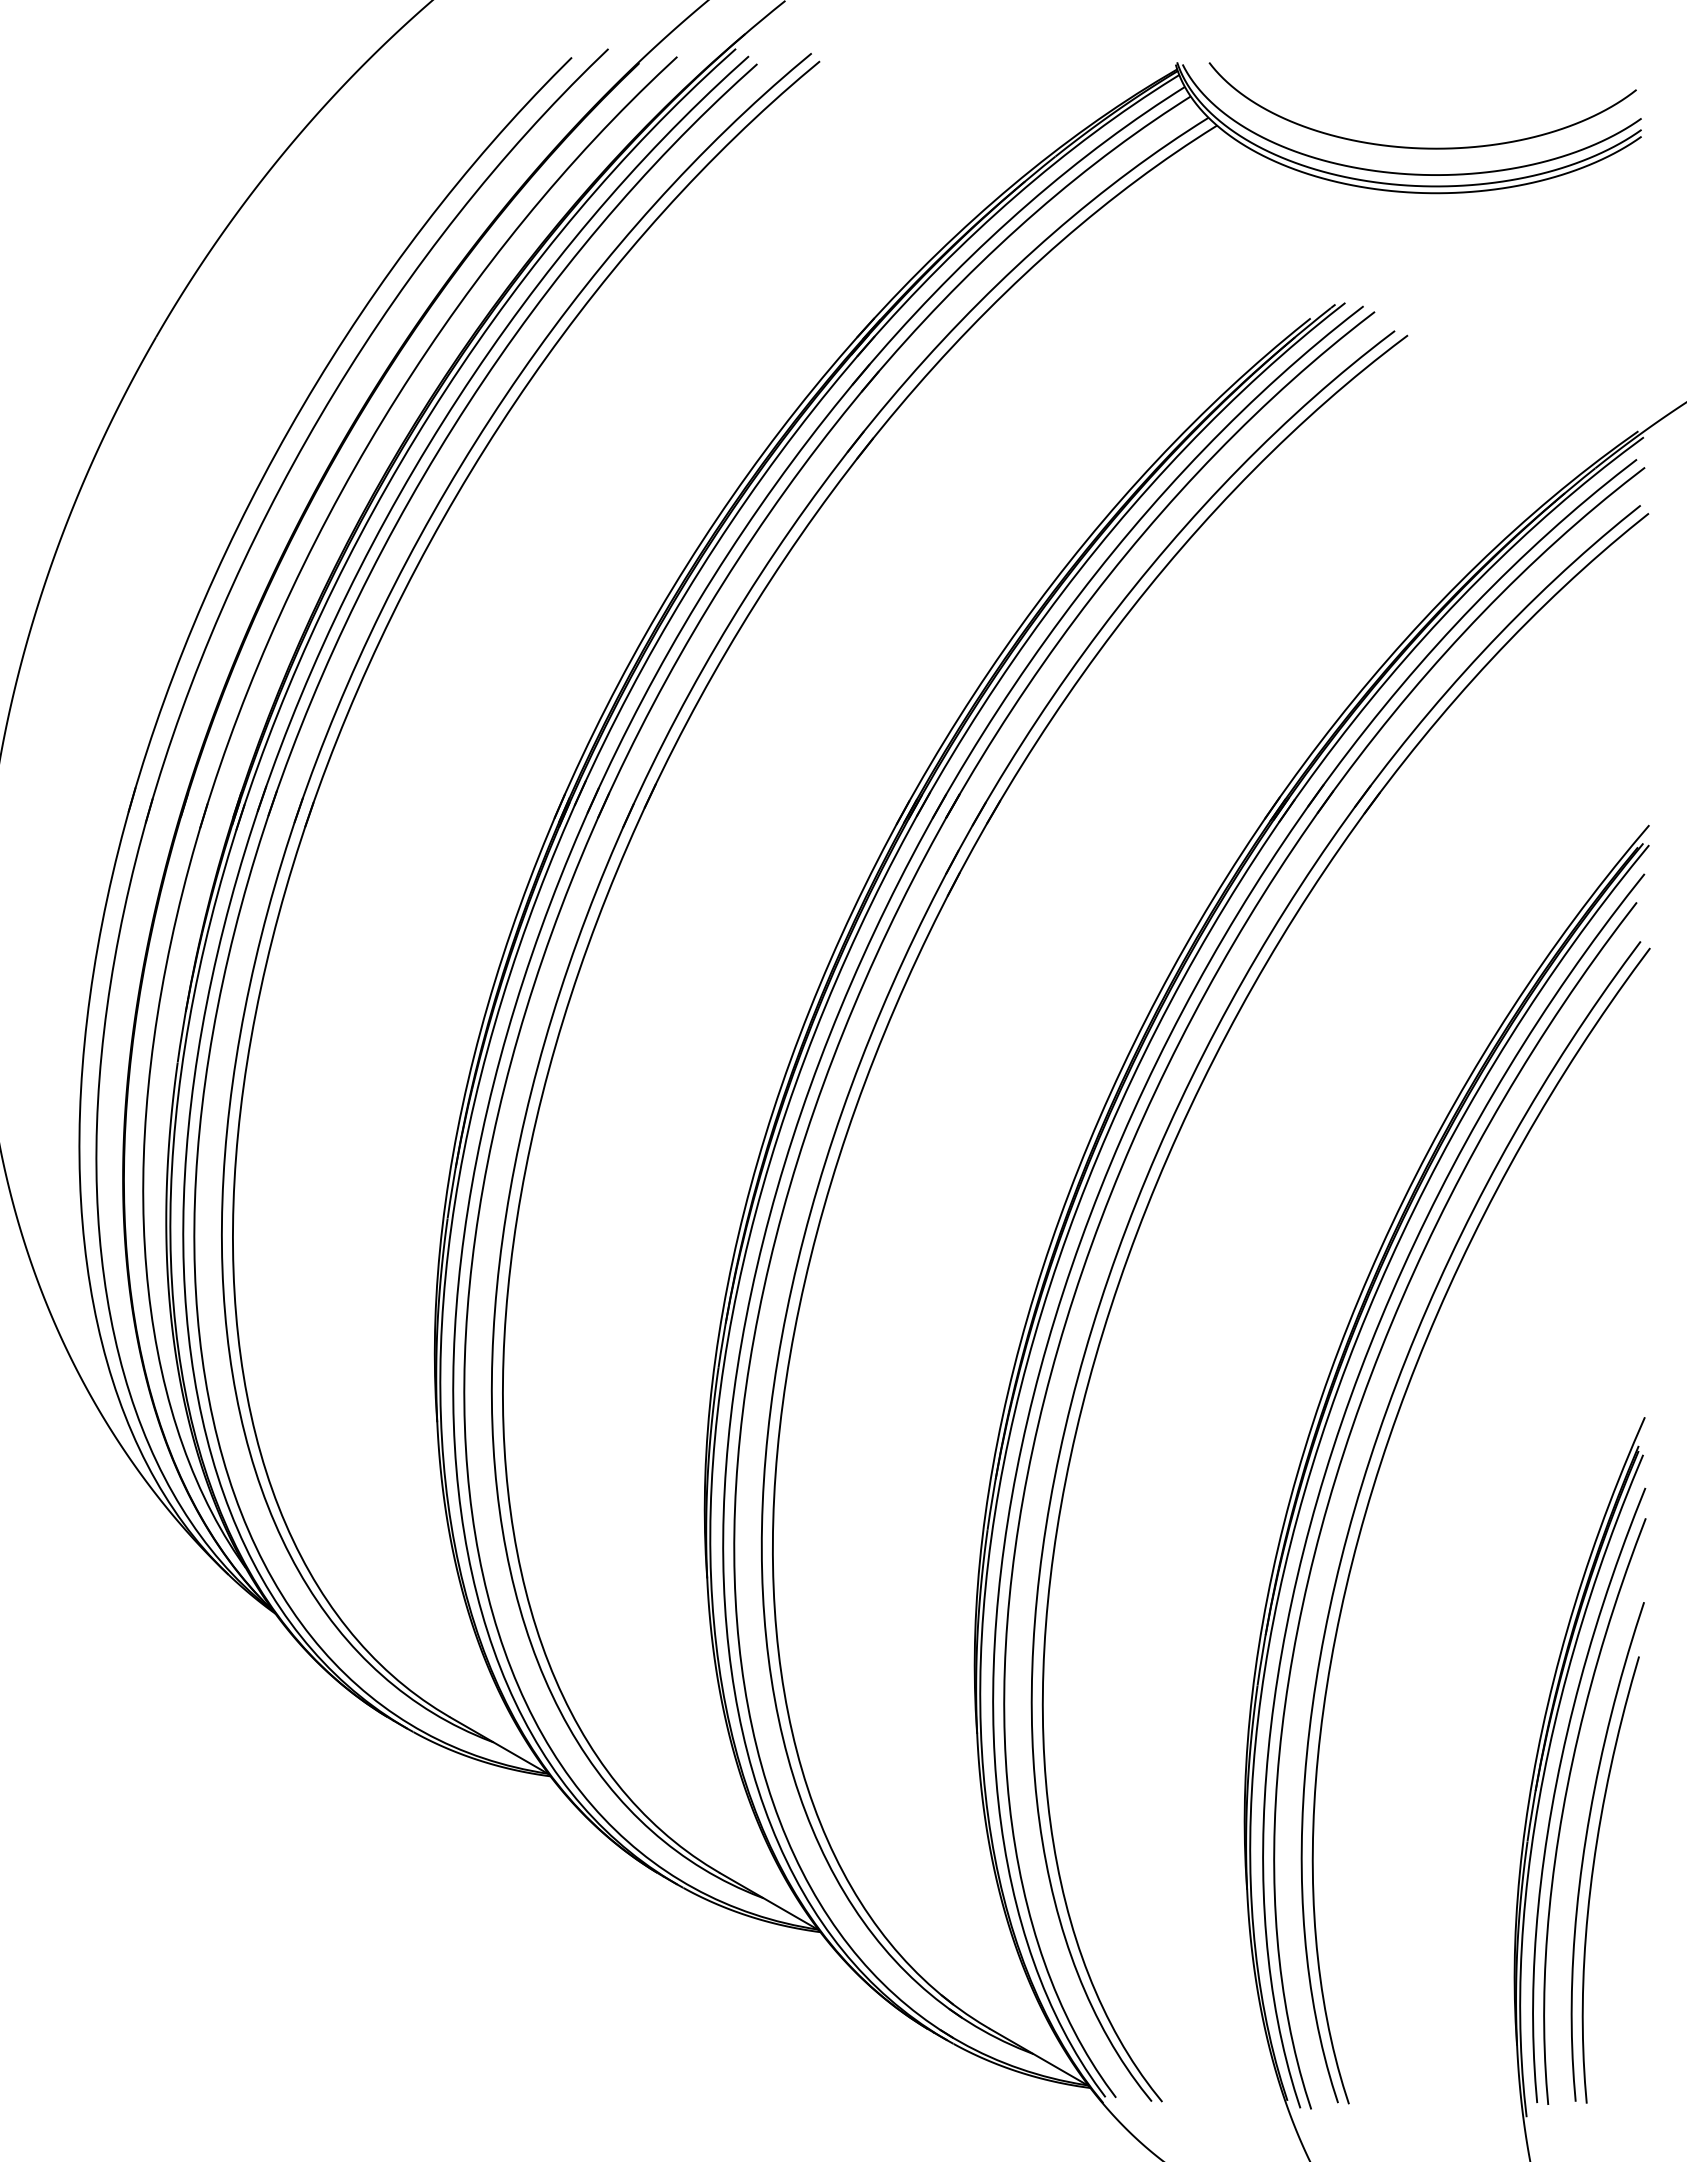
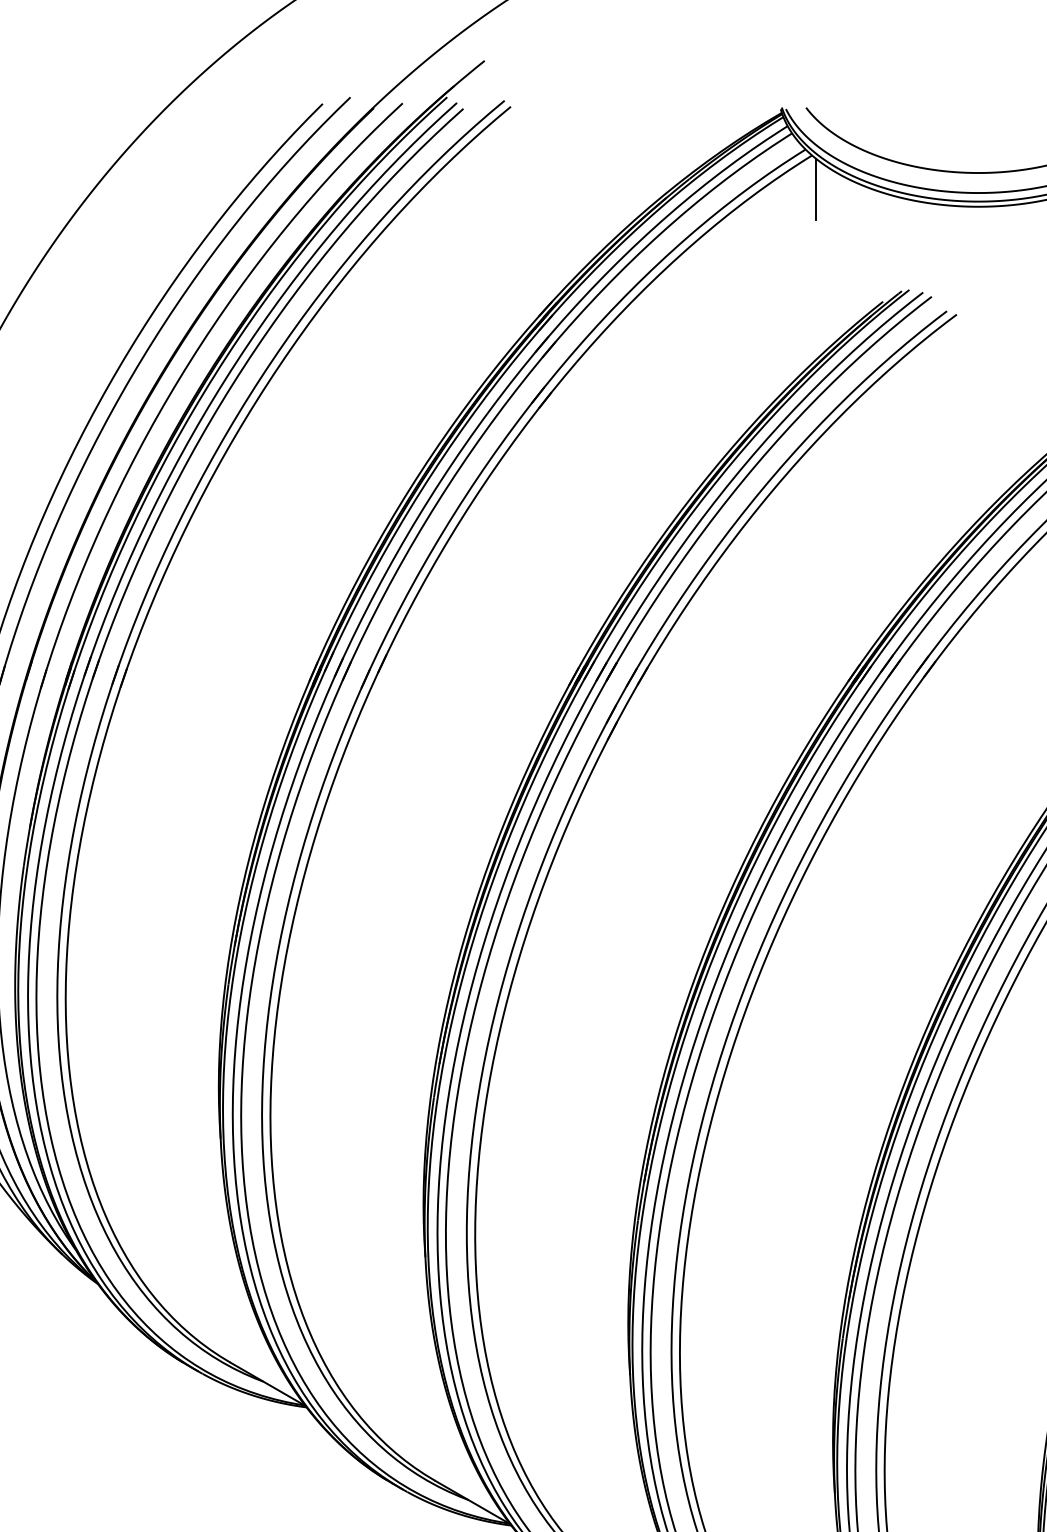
line: (1222, 170) -> (816, 189), added

